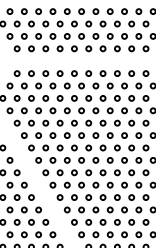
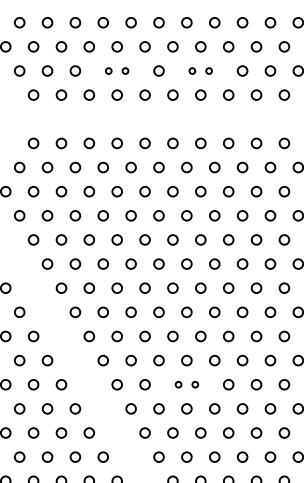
part: (59, 36) -> (115, 71), size x0.6
part: (102, 36) -> (199, 71), size x0.6
part: (95, 197) -> (186, 384), size x0.6

